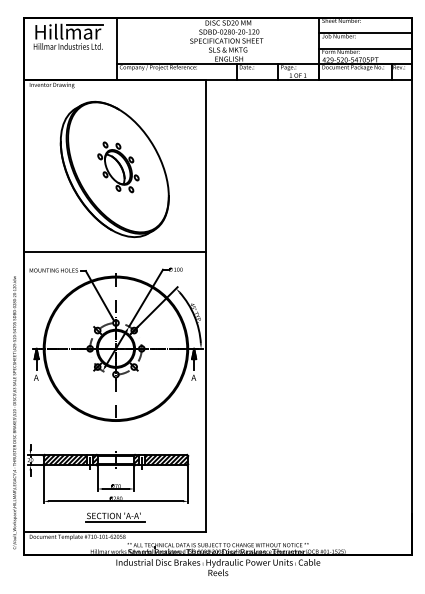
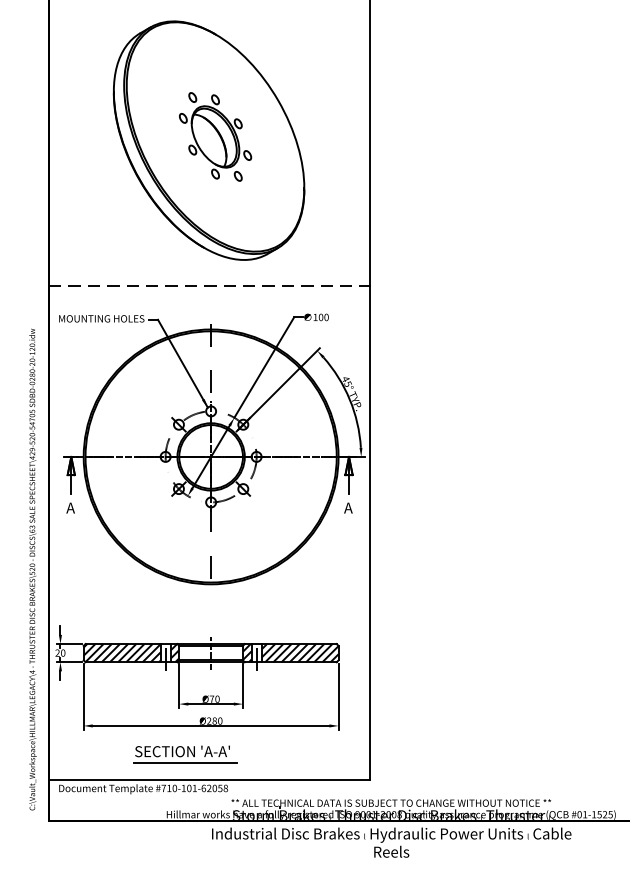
line: (114, 251) -> (208, 285), solid -> dashed
part: (115, 517) -> (185, 754), moved

